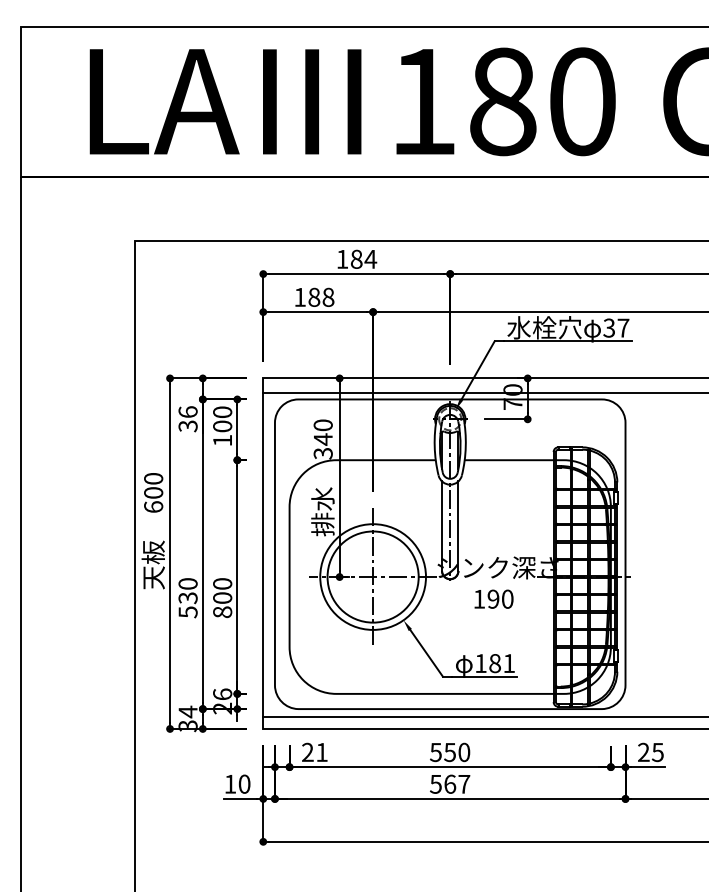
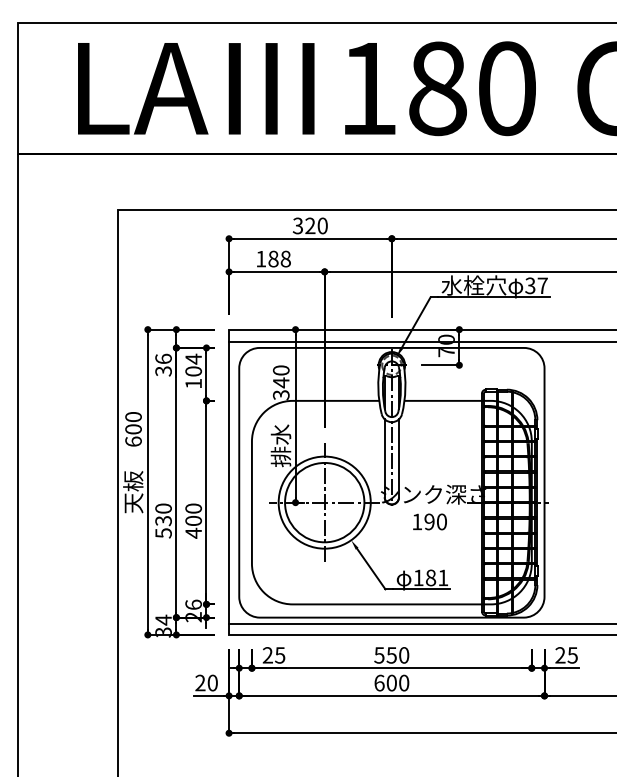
text: (356, 258) -> (310, 225), 184 -> 320
text: (222, 412) -> (193, 359), 100 -> 104
text: (222, 612) -> (193, 533), 800 -> 400
text: (321, 752) -> (279, 655), 21 -> 25
text: (230, 783) -> (200, 682), 10 -> 20
text: (450, 783) -> (392, 682), 567 -> 600

